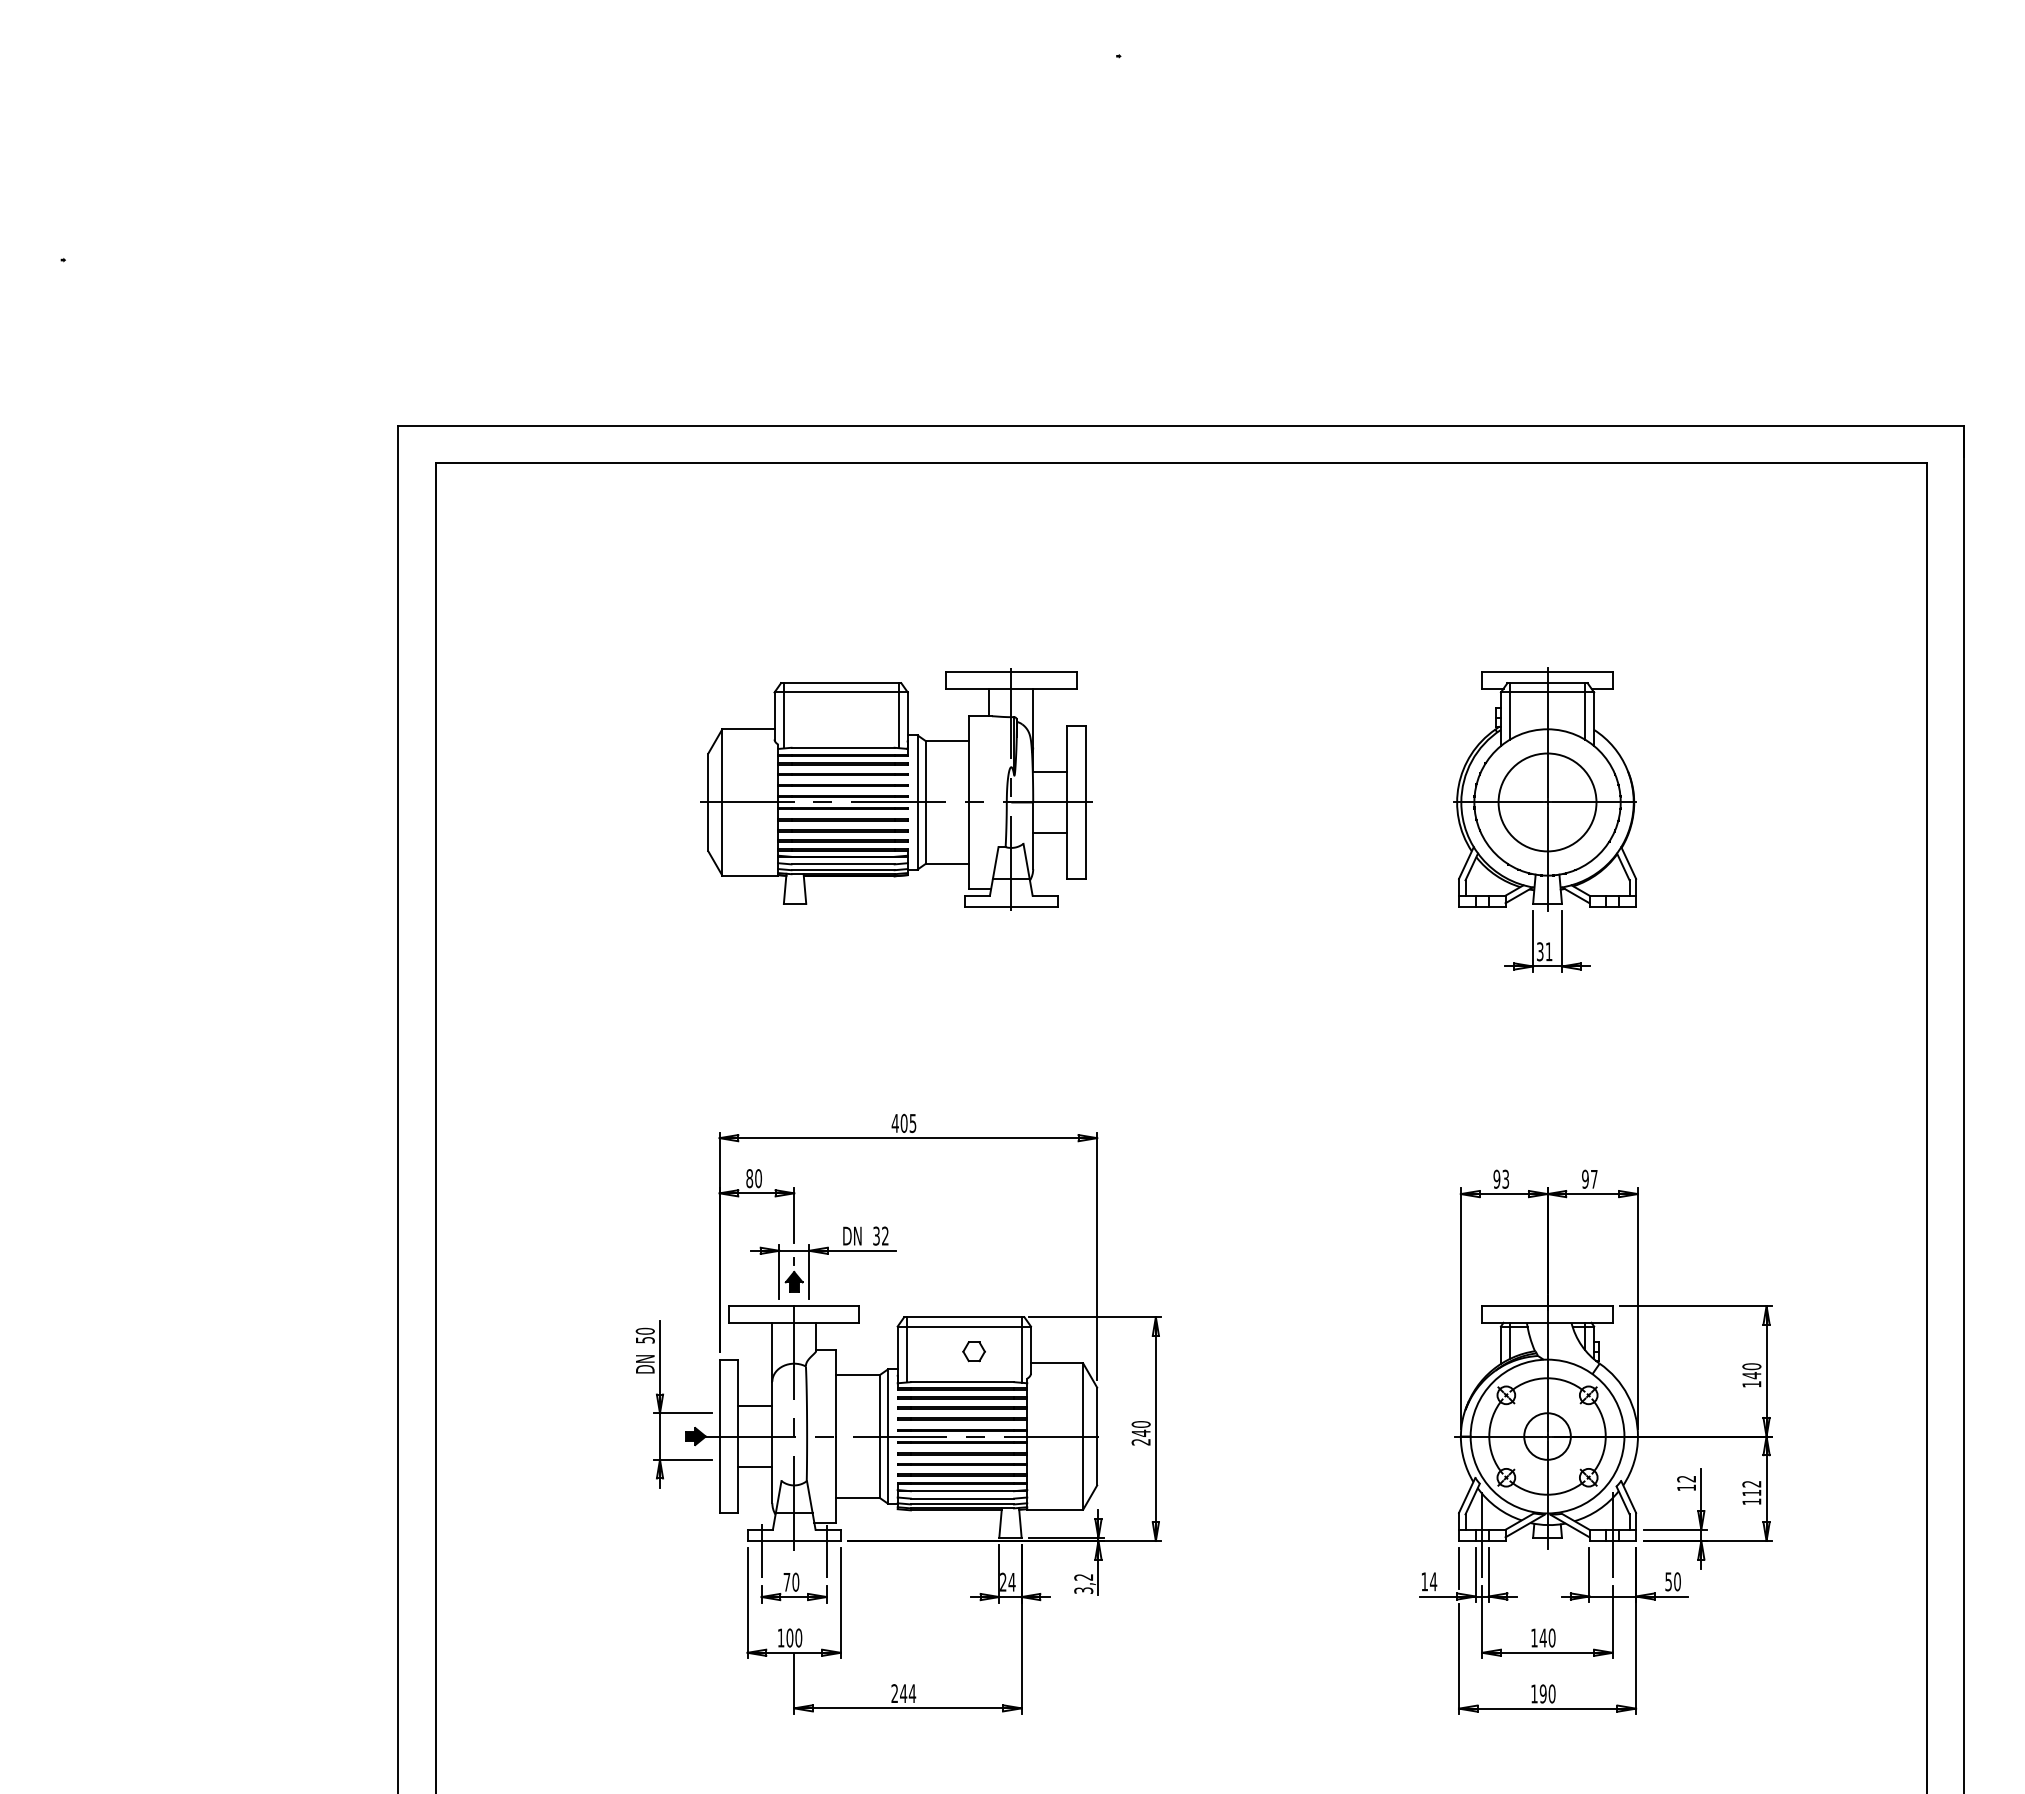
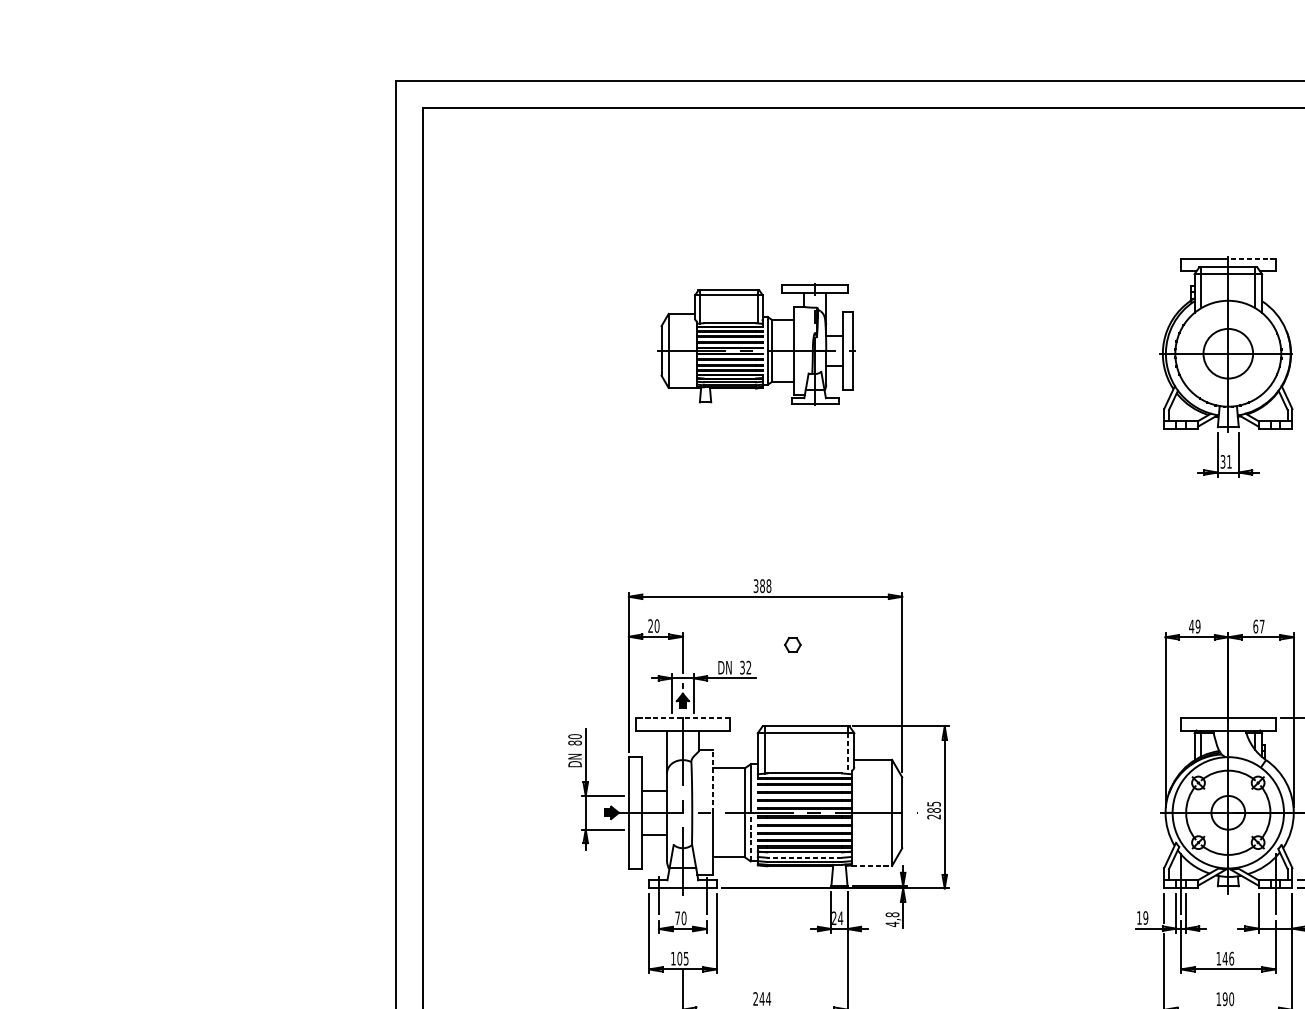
line: (1580, 671) -> (1252, 258), solid -> dashed
part: (896, 789) -> (756, 344), size x0.7
circle: (1547, 802) -> (1228, 353), size x0.7
text: (903, 1123) -> (762, 586), 405 -> 388
text: (749, 1178) -> (650, 626), 80 -> 20
text: (1501, 1178) -> (1194, 626), 93 -> 49
text: (1585, 1178) -> (1255, 626), 97 -> 67
line: (793, 1306) -> (682, 718), solid -> dashed
text: (644, 1339) -> (574, 742), 50 -> 80
part: (973, 1351) -> (792, 644), moved
line: (1021, 1355) -> (847, 754), solid -> dashed
line: (836, 1392) -> (713, 780), solid -> dashed
text: (1140, 1429) -> (933, 807), 240 -> 285
line: (887, 1470) -> (750, 837), solid -> dashed
line: (962, 1498) -> (804, 857), solid -> dashed
line: (1055, 1509) -> (872, 865), solid -> dashed
text: (1433, 1581) -> (1145, 917), 14 -> 19
text: (1083, 1584) -> (892, 919), 3,2 -> 4,8
text: (798, 1637) -> (686, 958), 100 -> 105
text: (1551, 1637) -> (1231, 958), 140 -> 146

